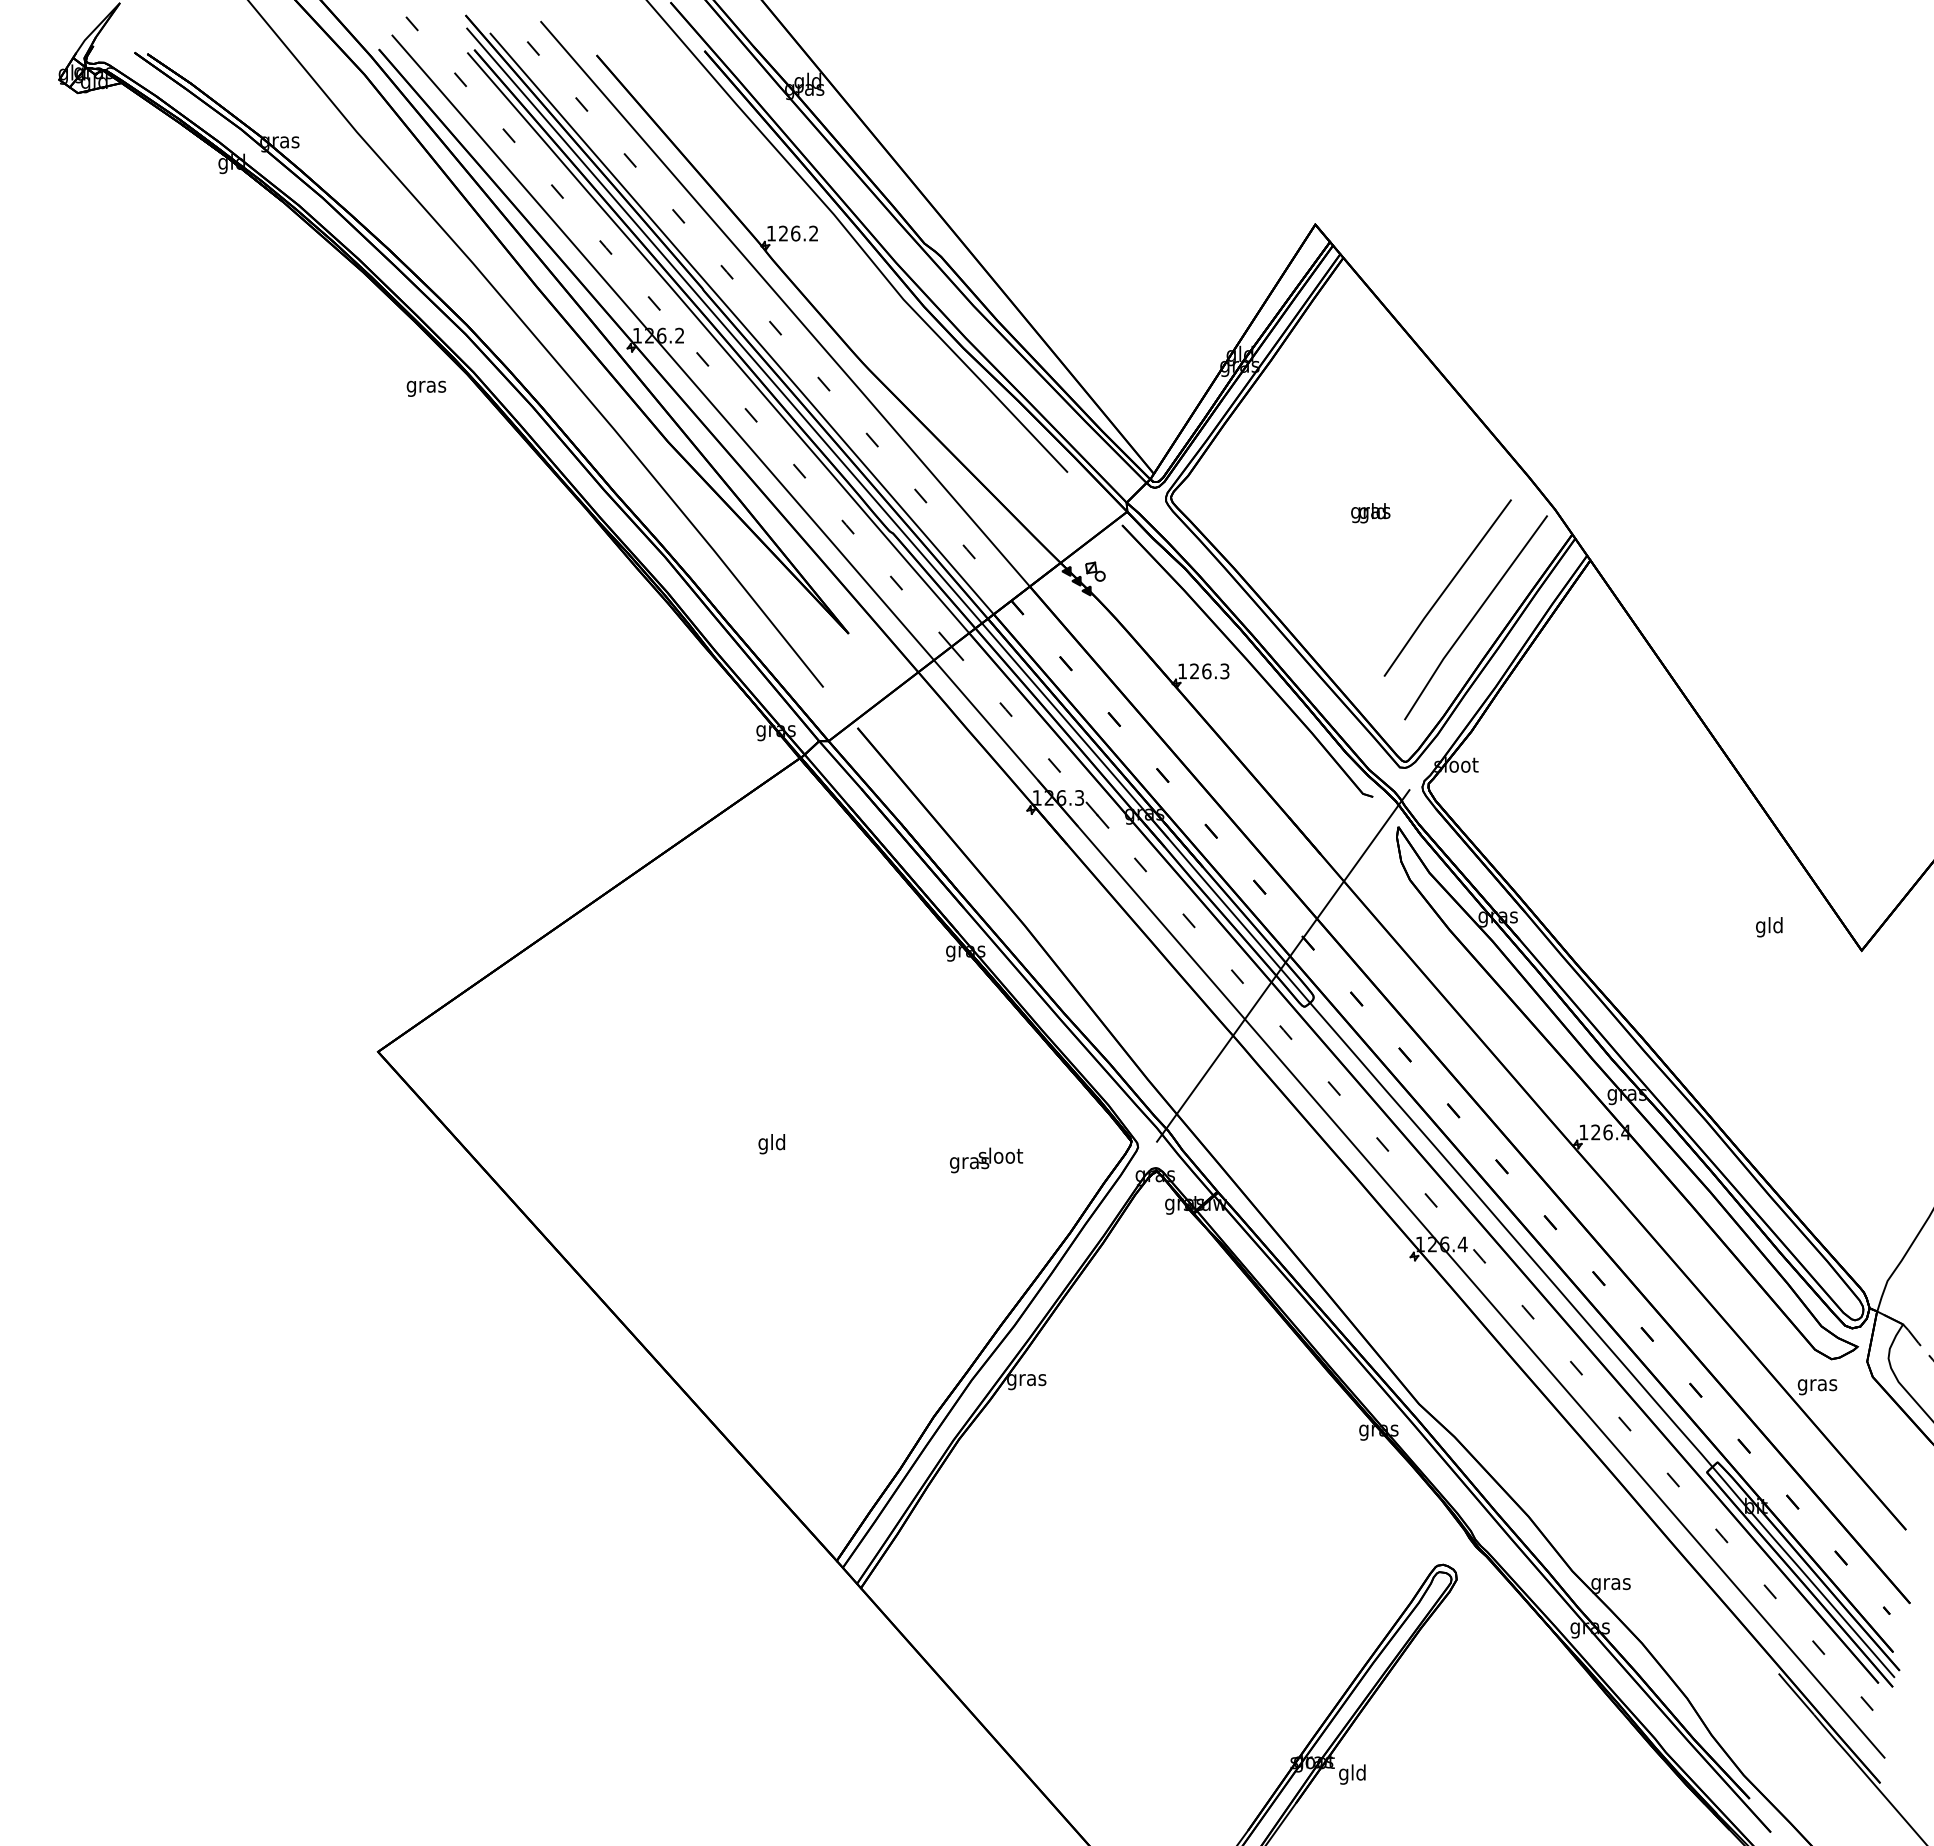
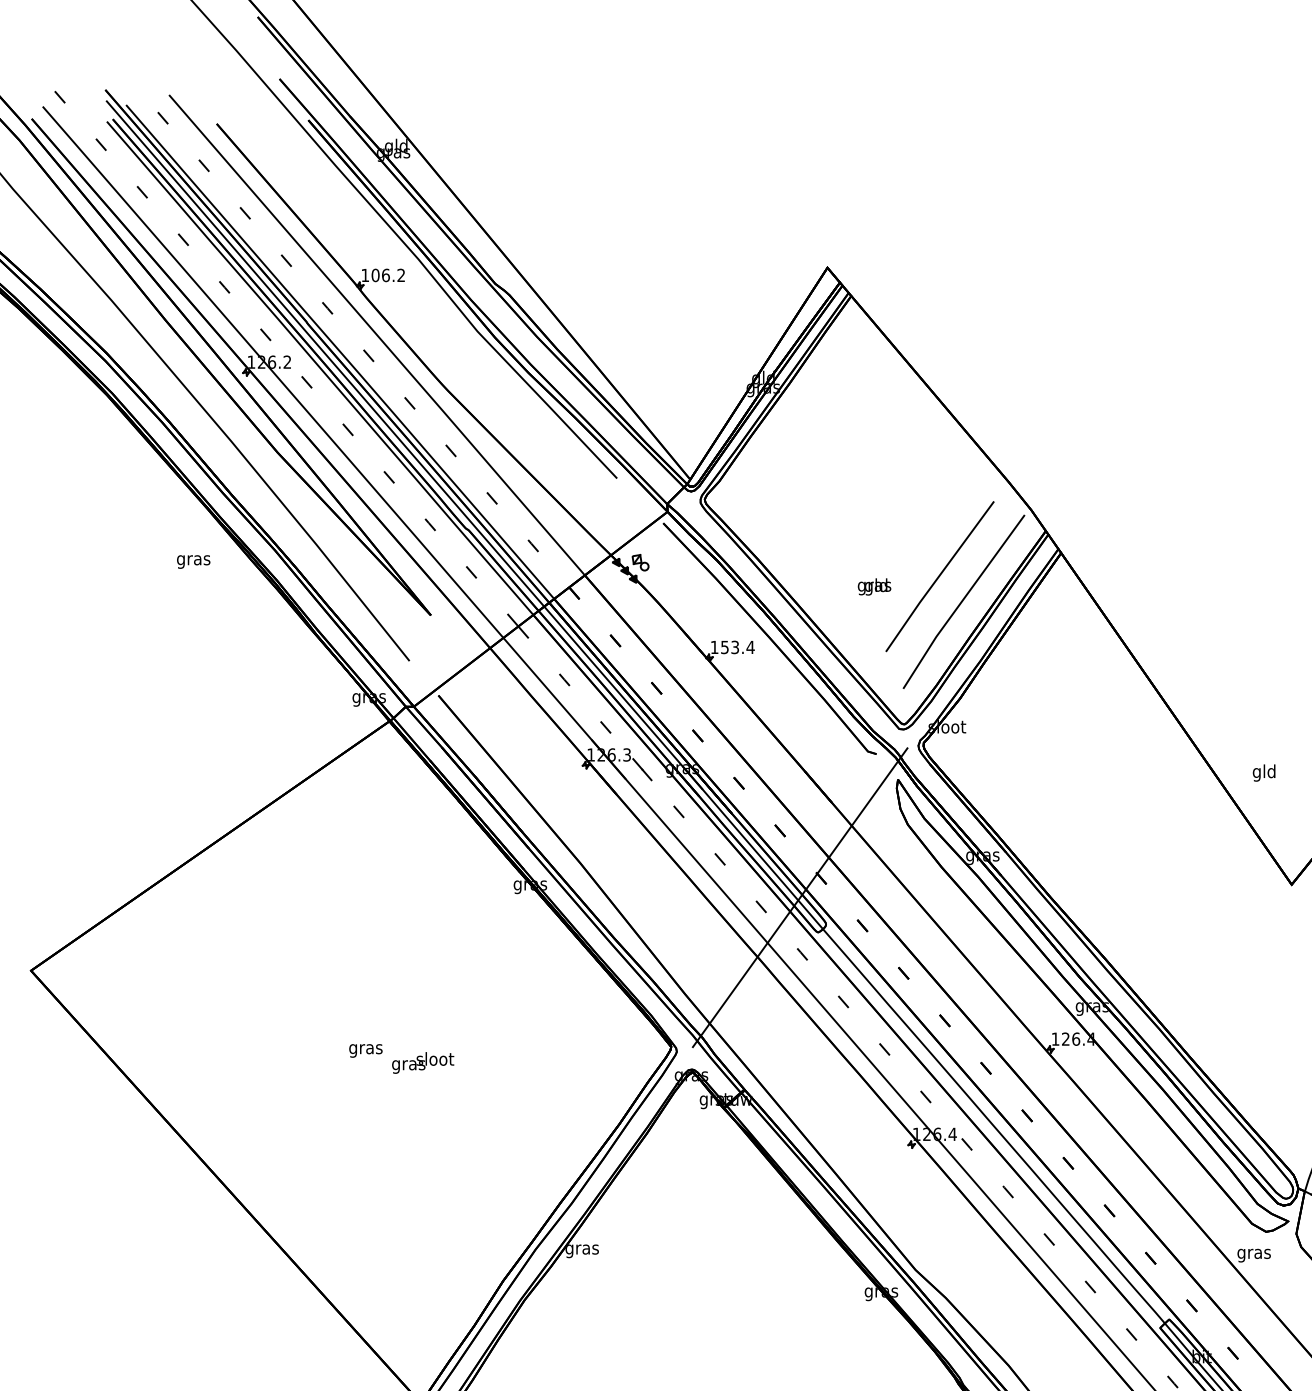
text: (783, 233) -> (375, 275), 126.2 -> 106.2
text: (426, 388) -> (193, 561), moved
text: (1370, 513) -> (874, 587), moved
text: (1209, 671) -> (737, 647), 126.3 -> 153.4
text: (1769, 927) -> (1264, 773), moved
text: (771, 1144) -> (365, 1049), gld -> gras
text: (986, 1160) -> (423, 1063), moved

